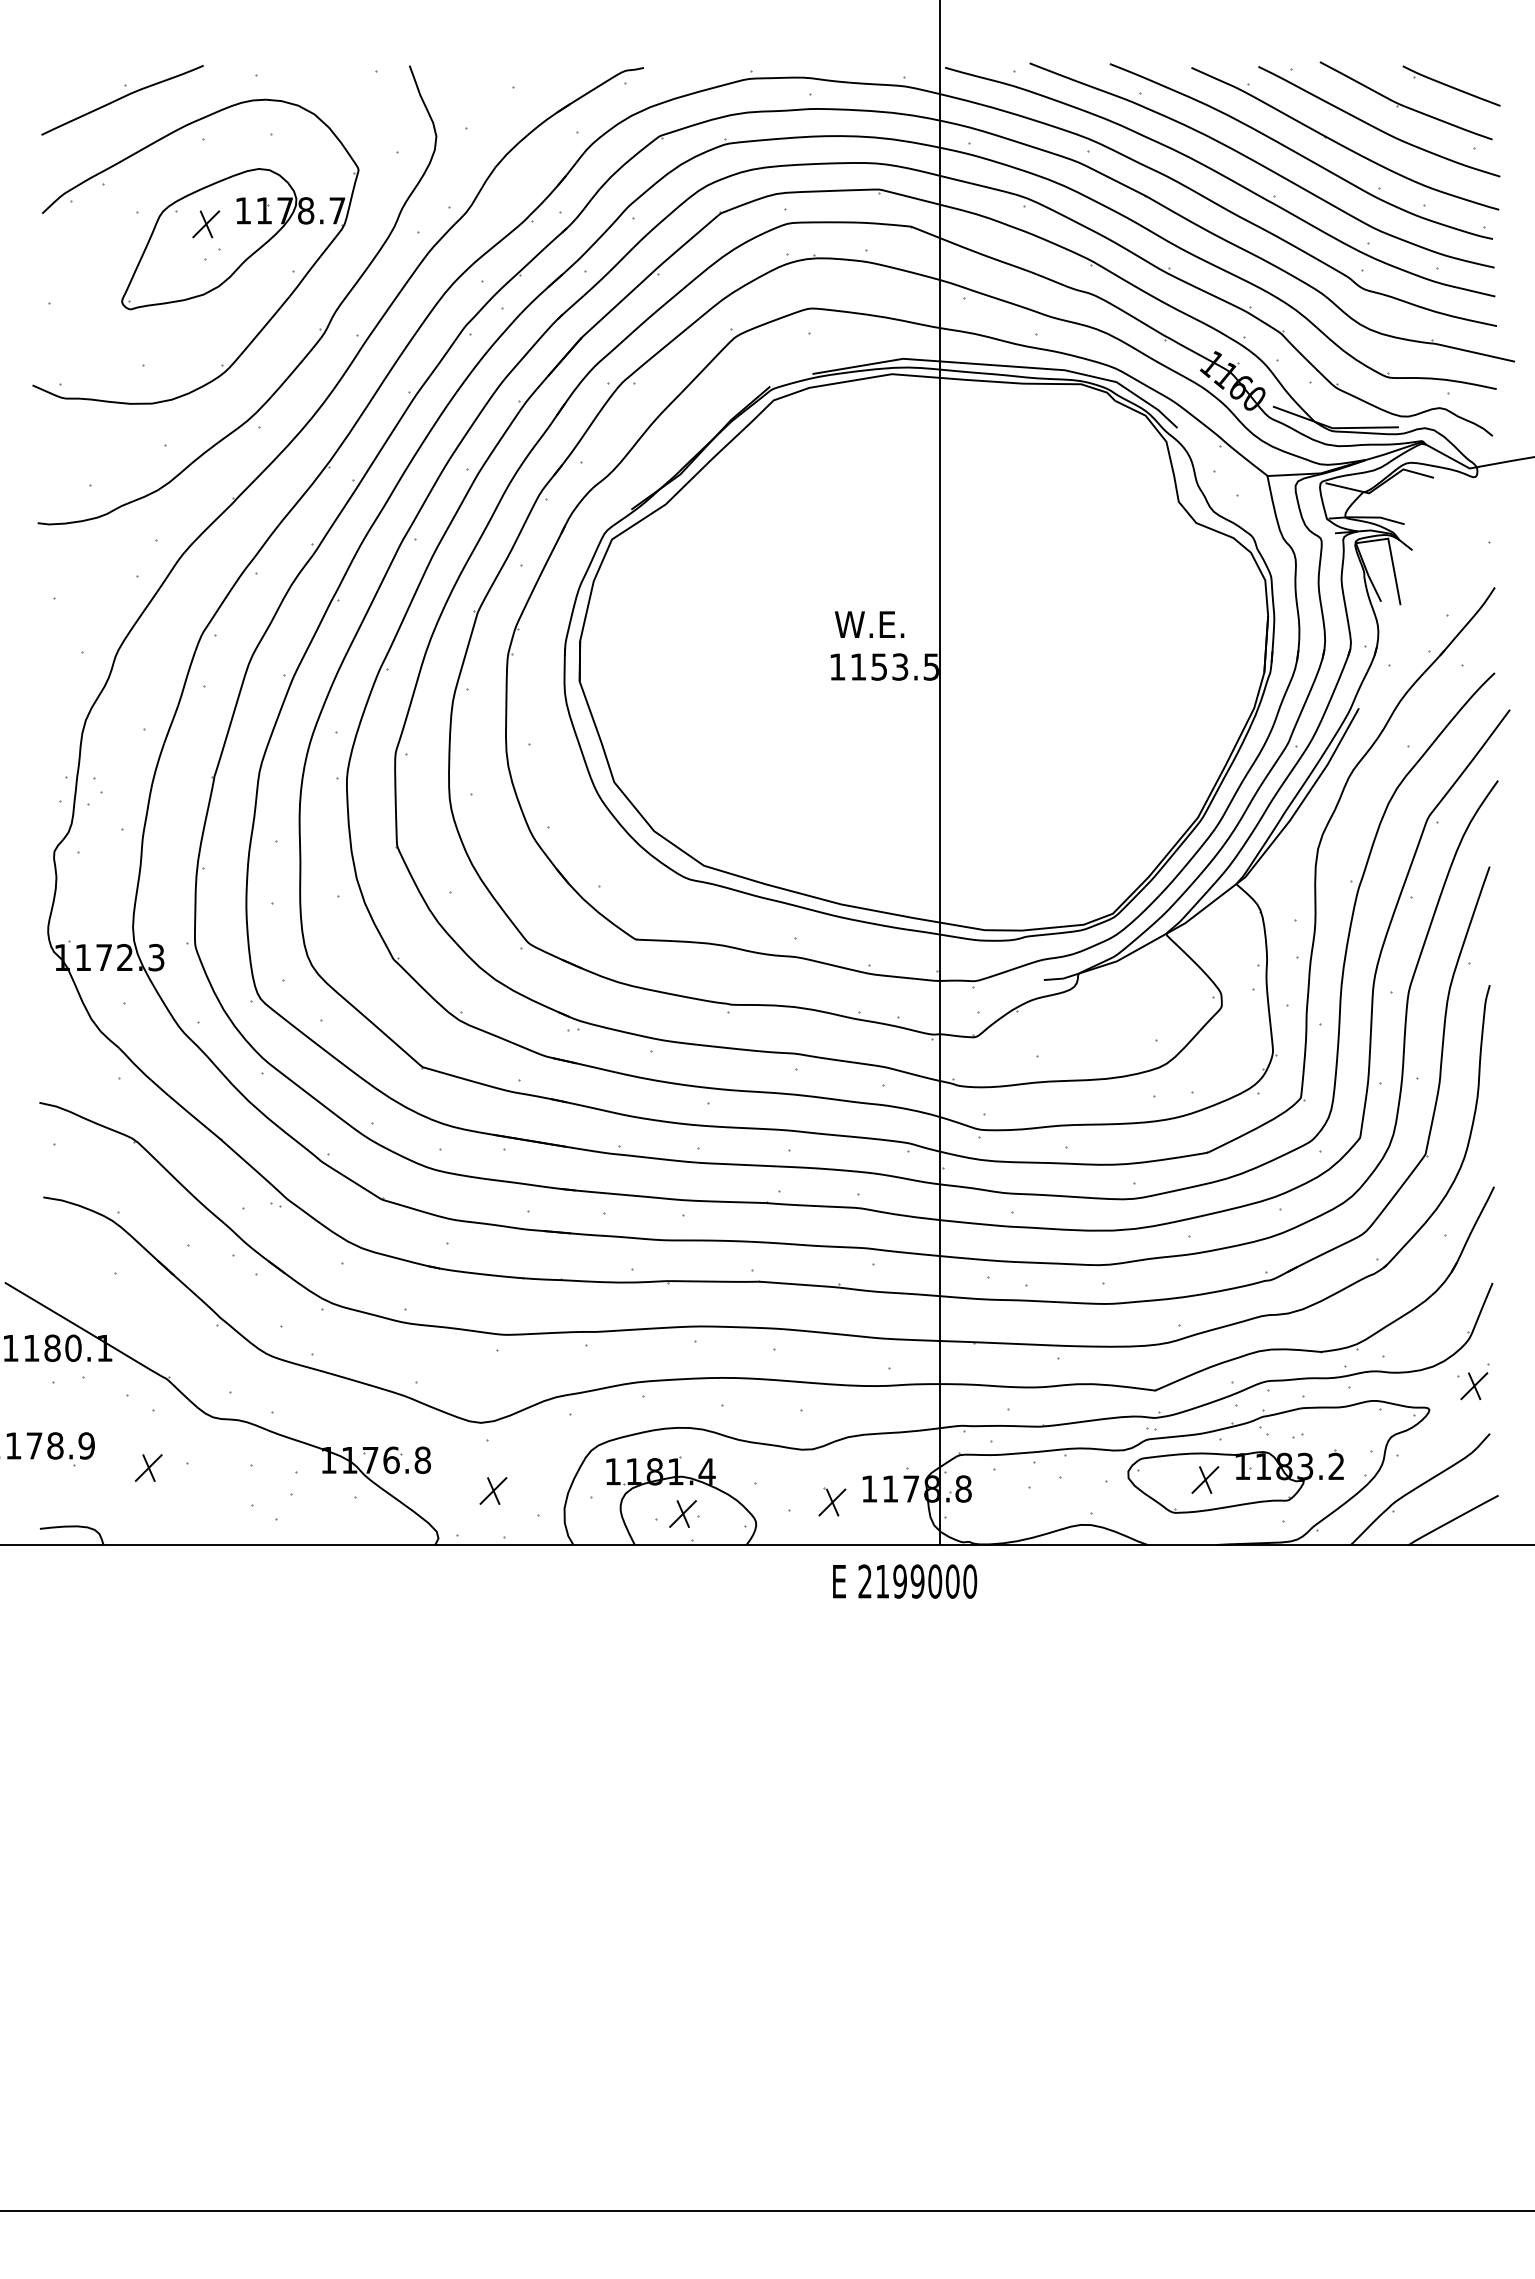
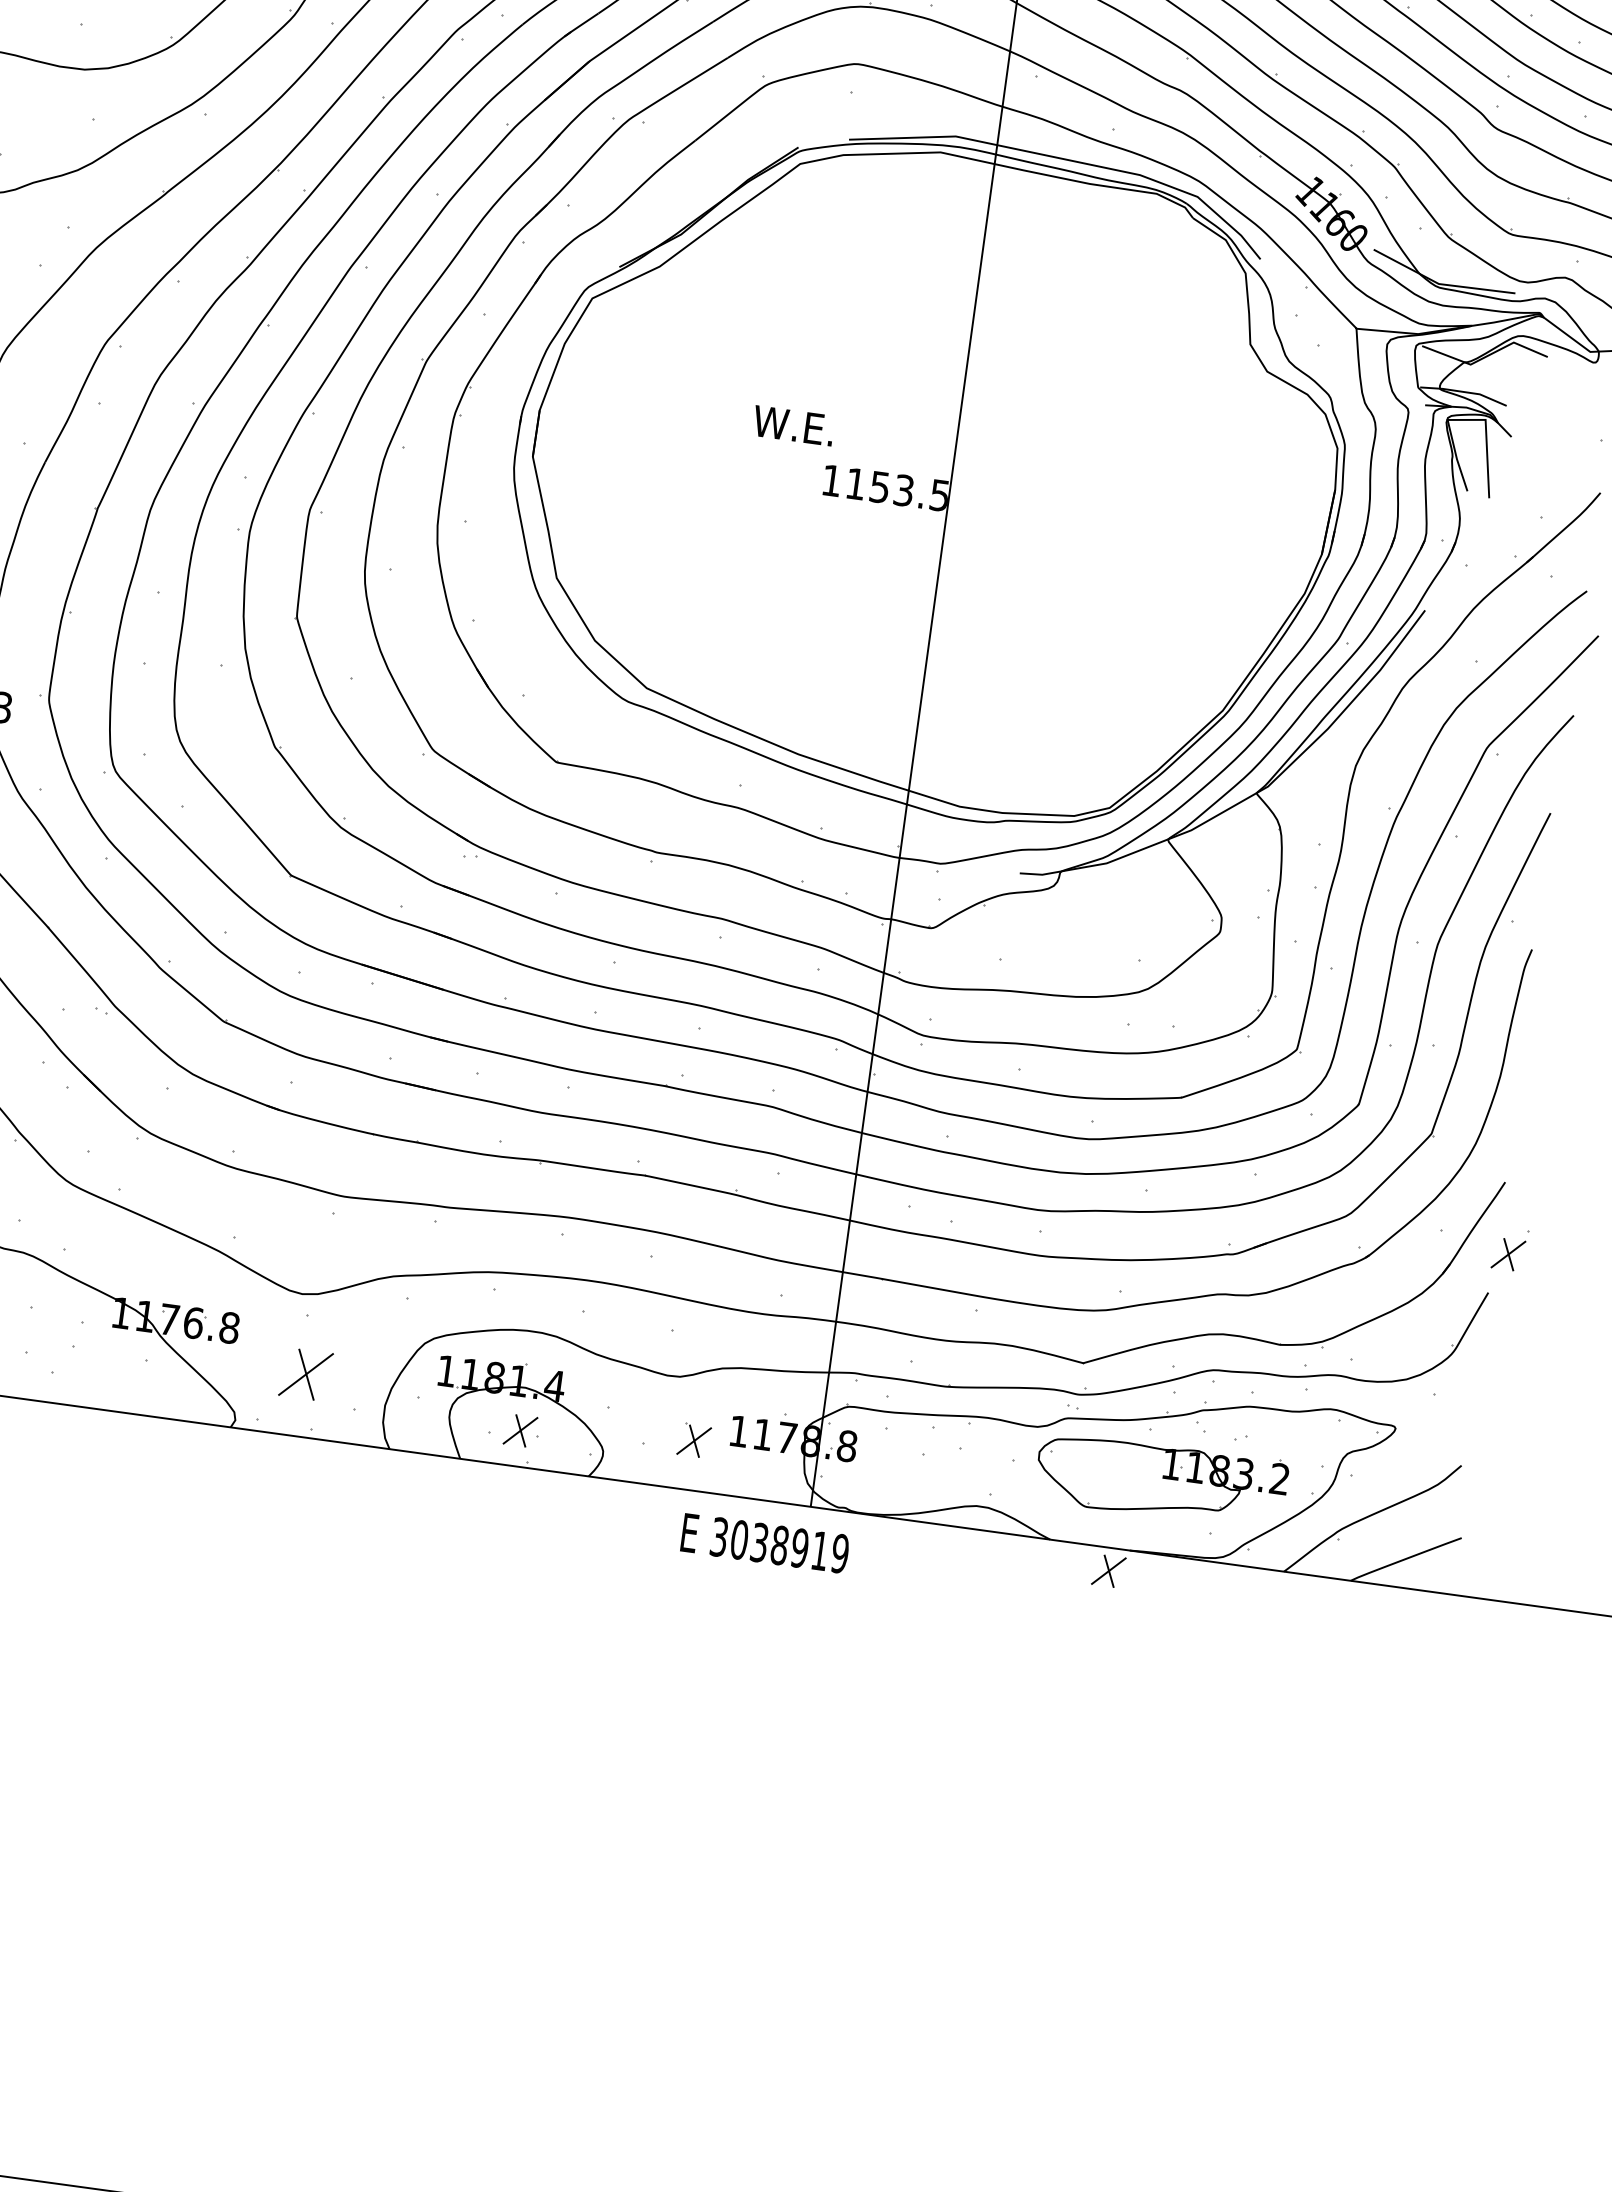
text: (869, 624) -> (793, 425), moved
part: (1474, 1381) -> (1509, 1249), moved
part: (1205, 1479) -> (1109, 1570), moved
part: (493, 1490) -> (306, 1373), size x1.6
text: (917, 1581) -> (779, 1545), 2199000 -> 3038919

